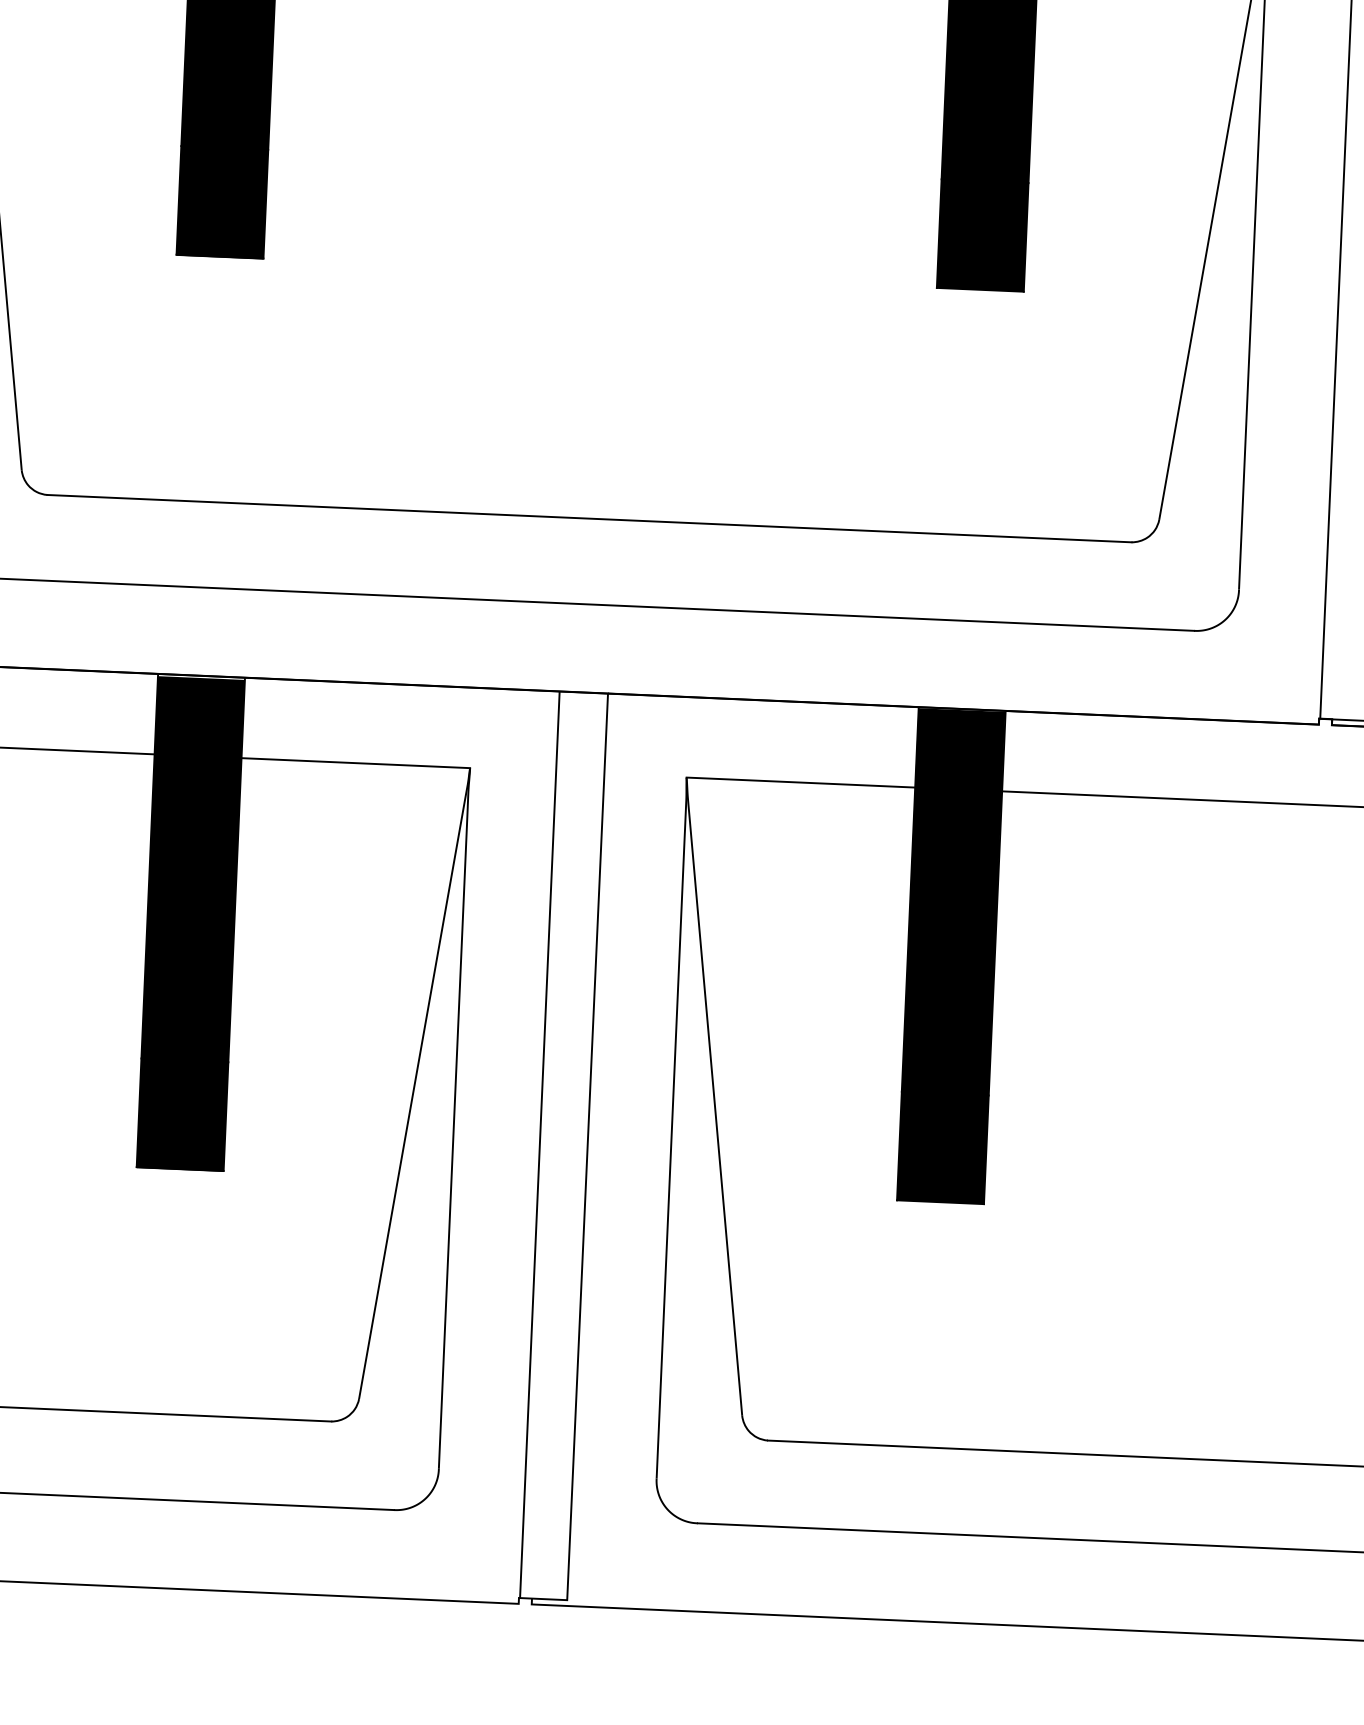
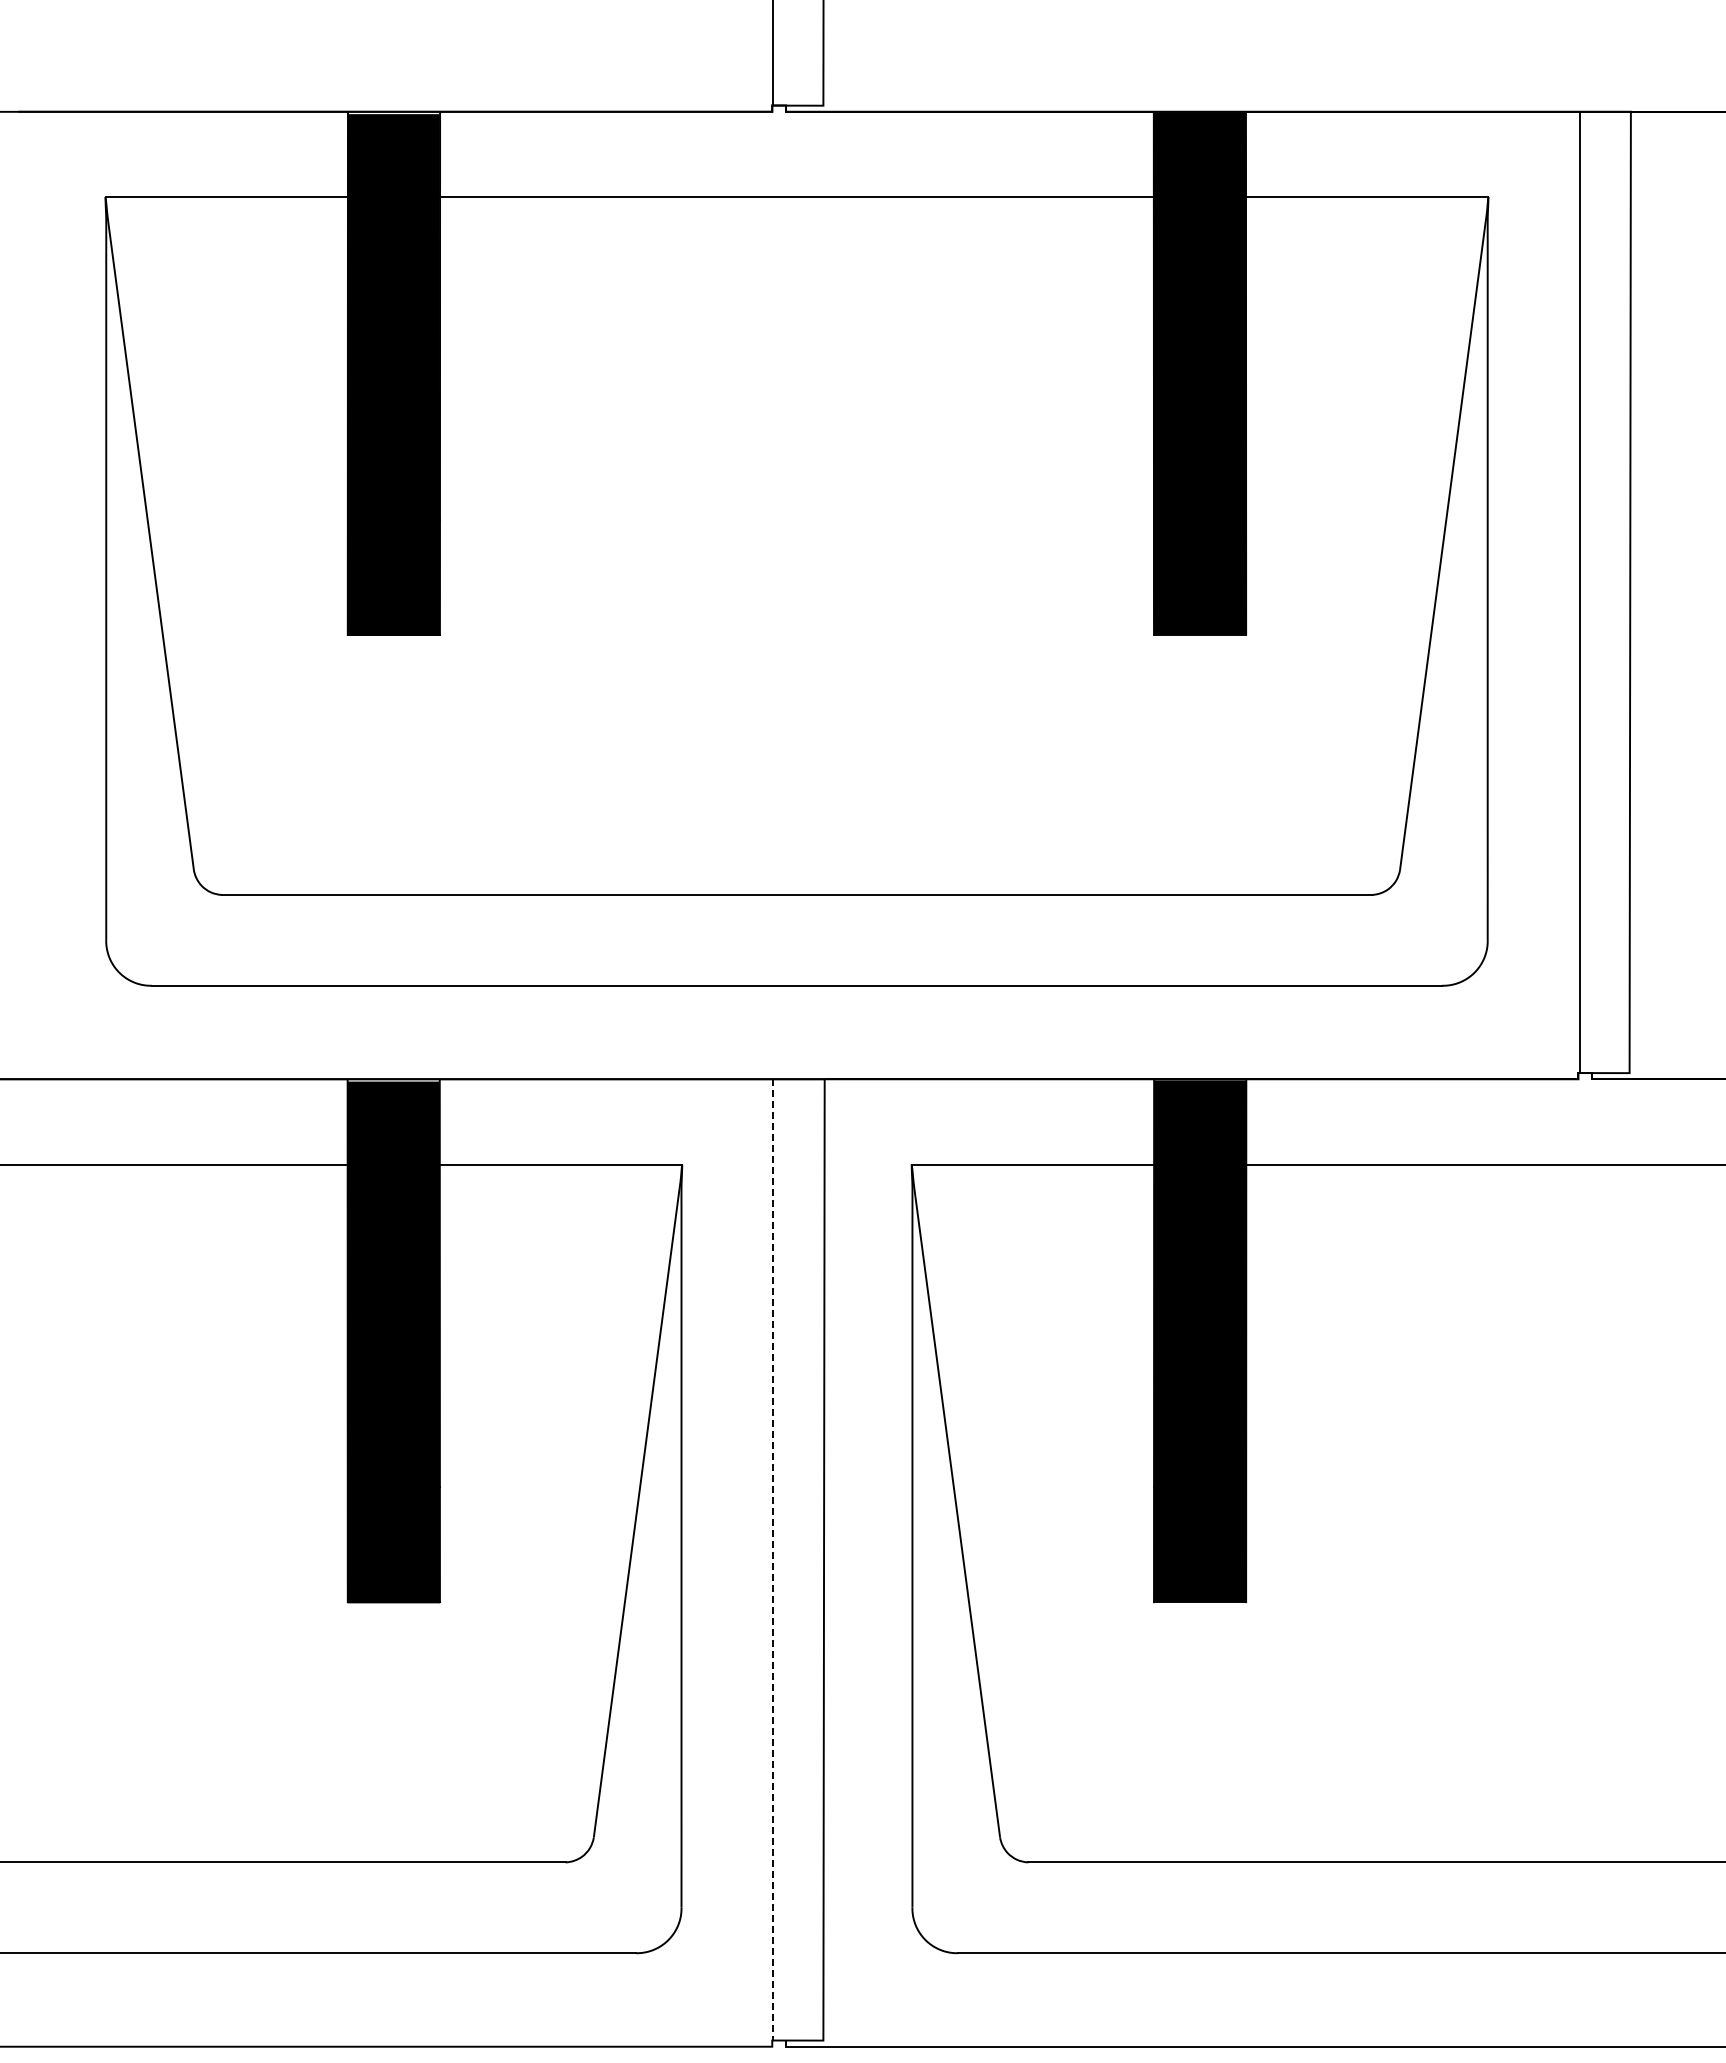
line: (539, 1144) -> (773, 1559), solid -> dashed

